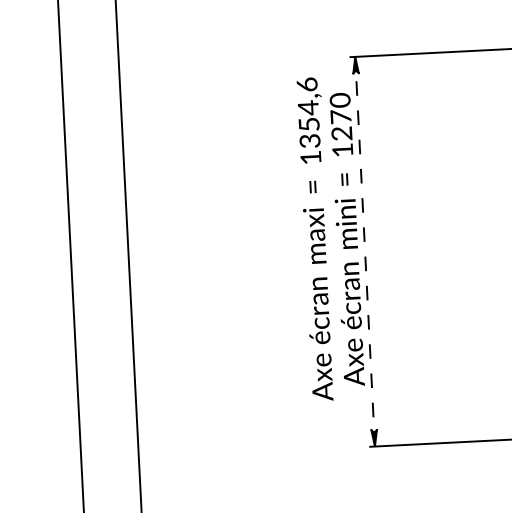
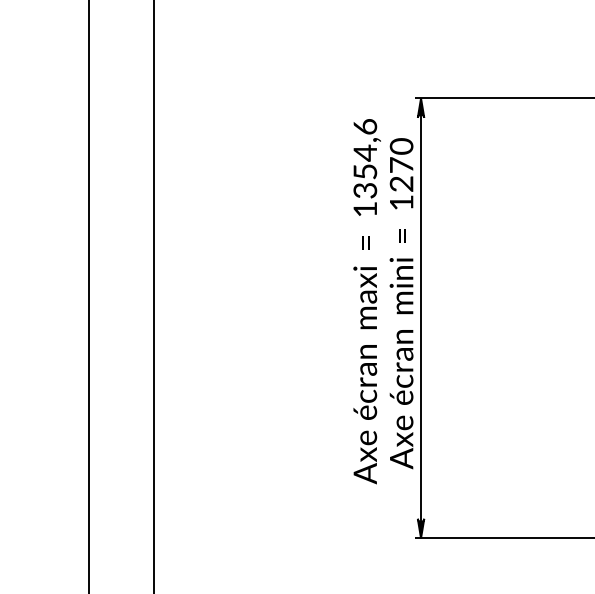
line: (365, 251) -> (421, 318), dashed -> solid

